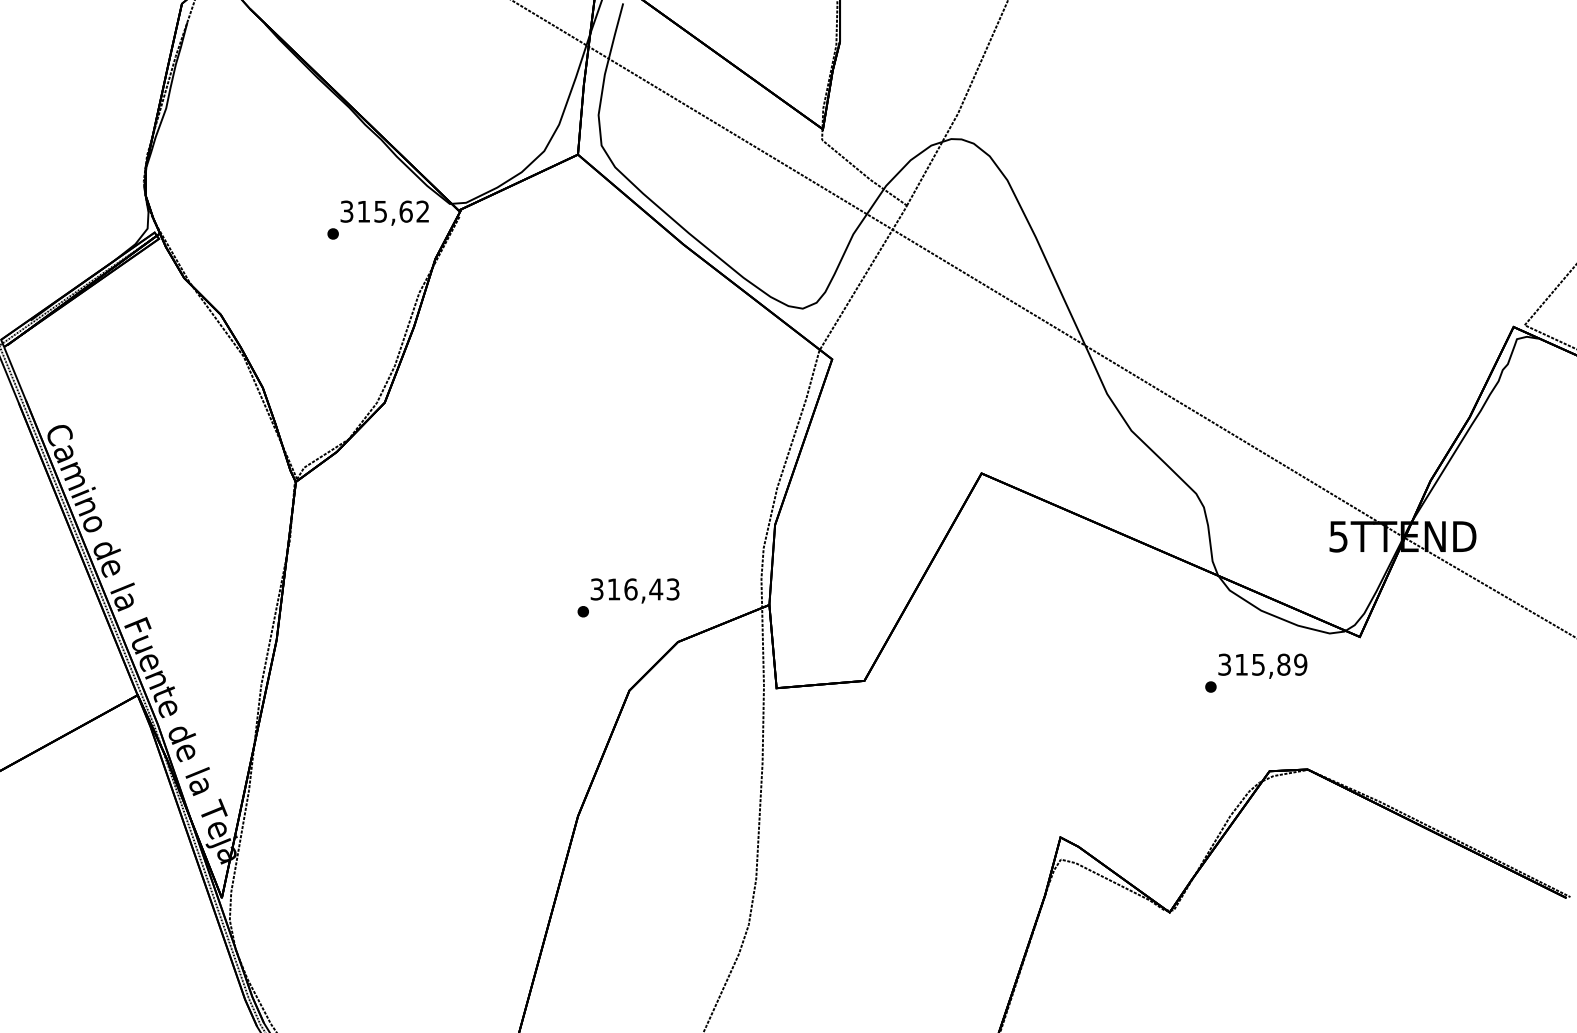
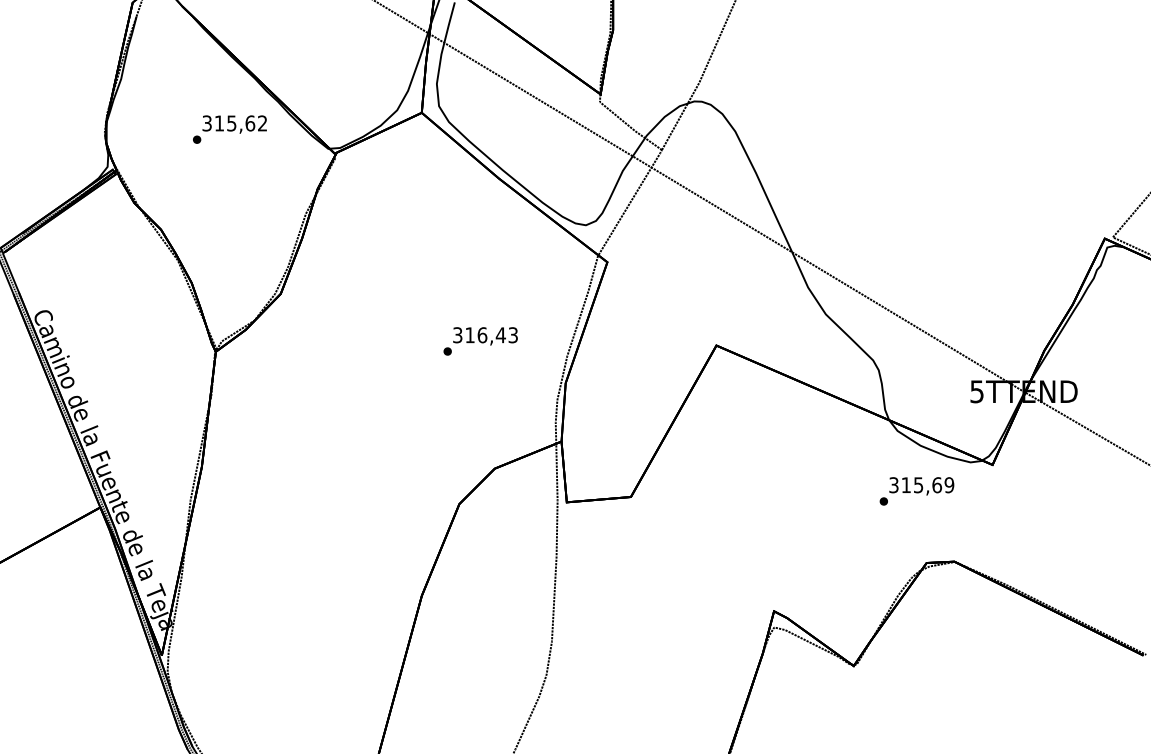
text: (377, 219) -> (229, 129), moved
text: (628, 598) -> (480, 341), moved
text: (1282, 665) -> (936, 485), 315,89 -> 315,69

